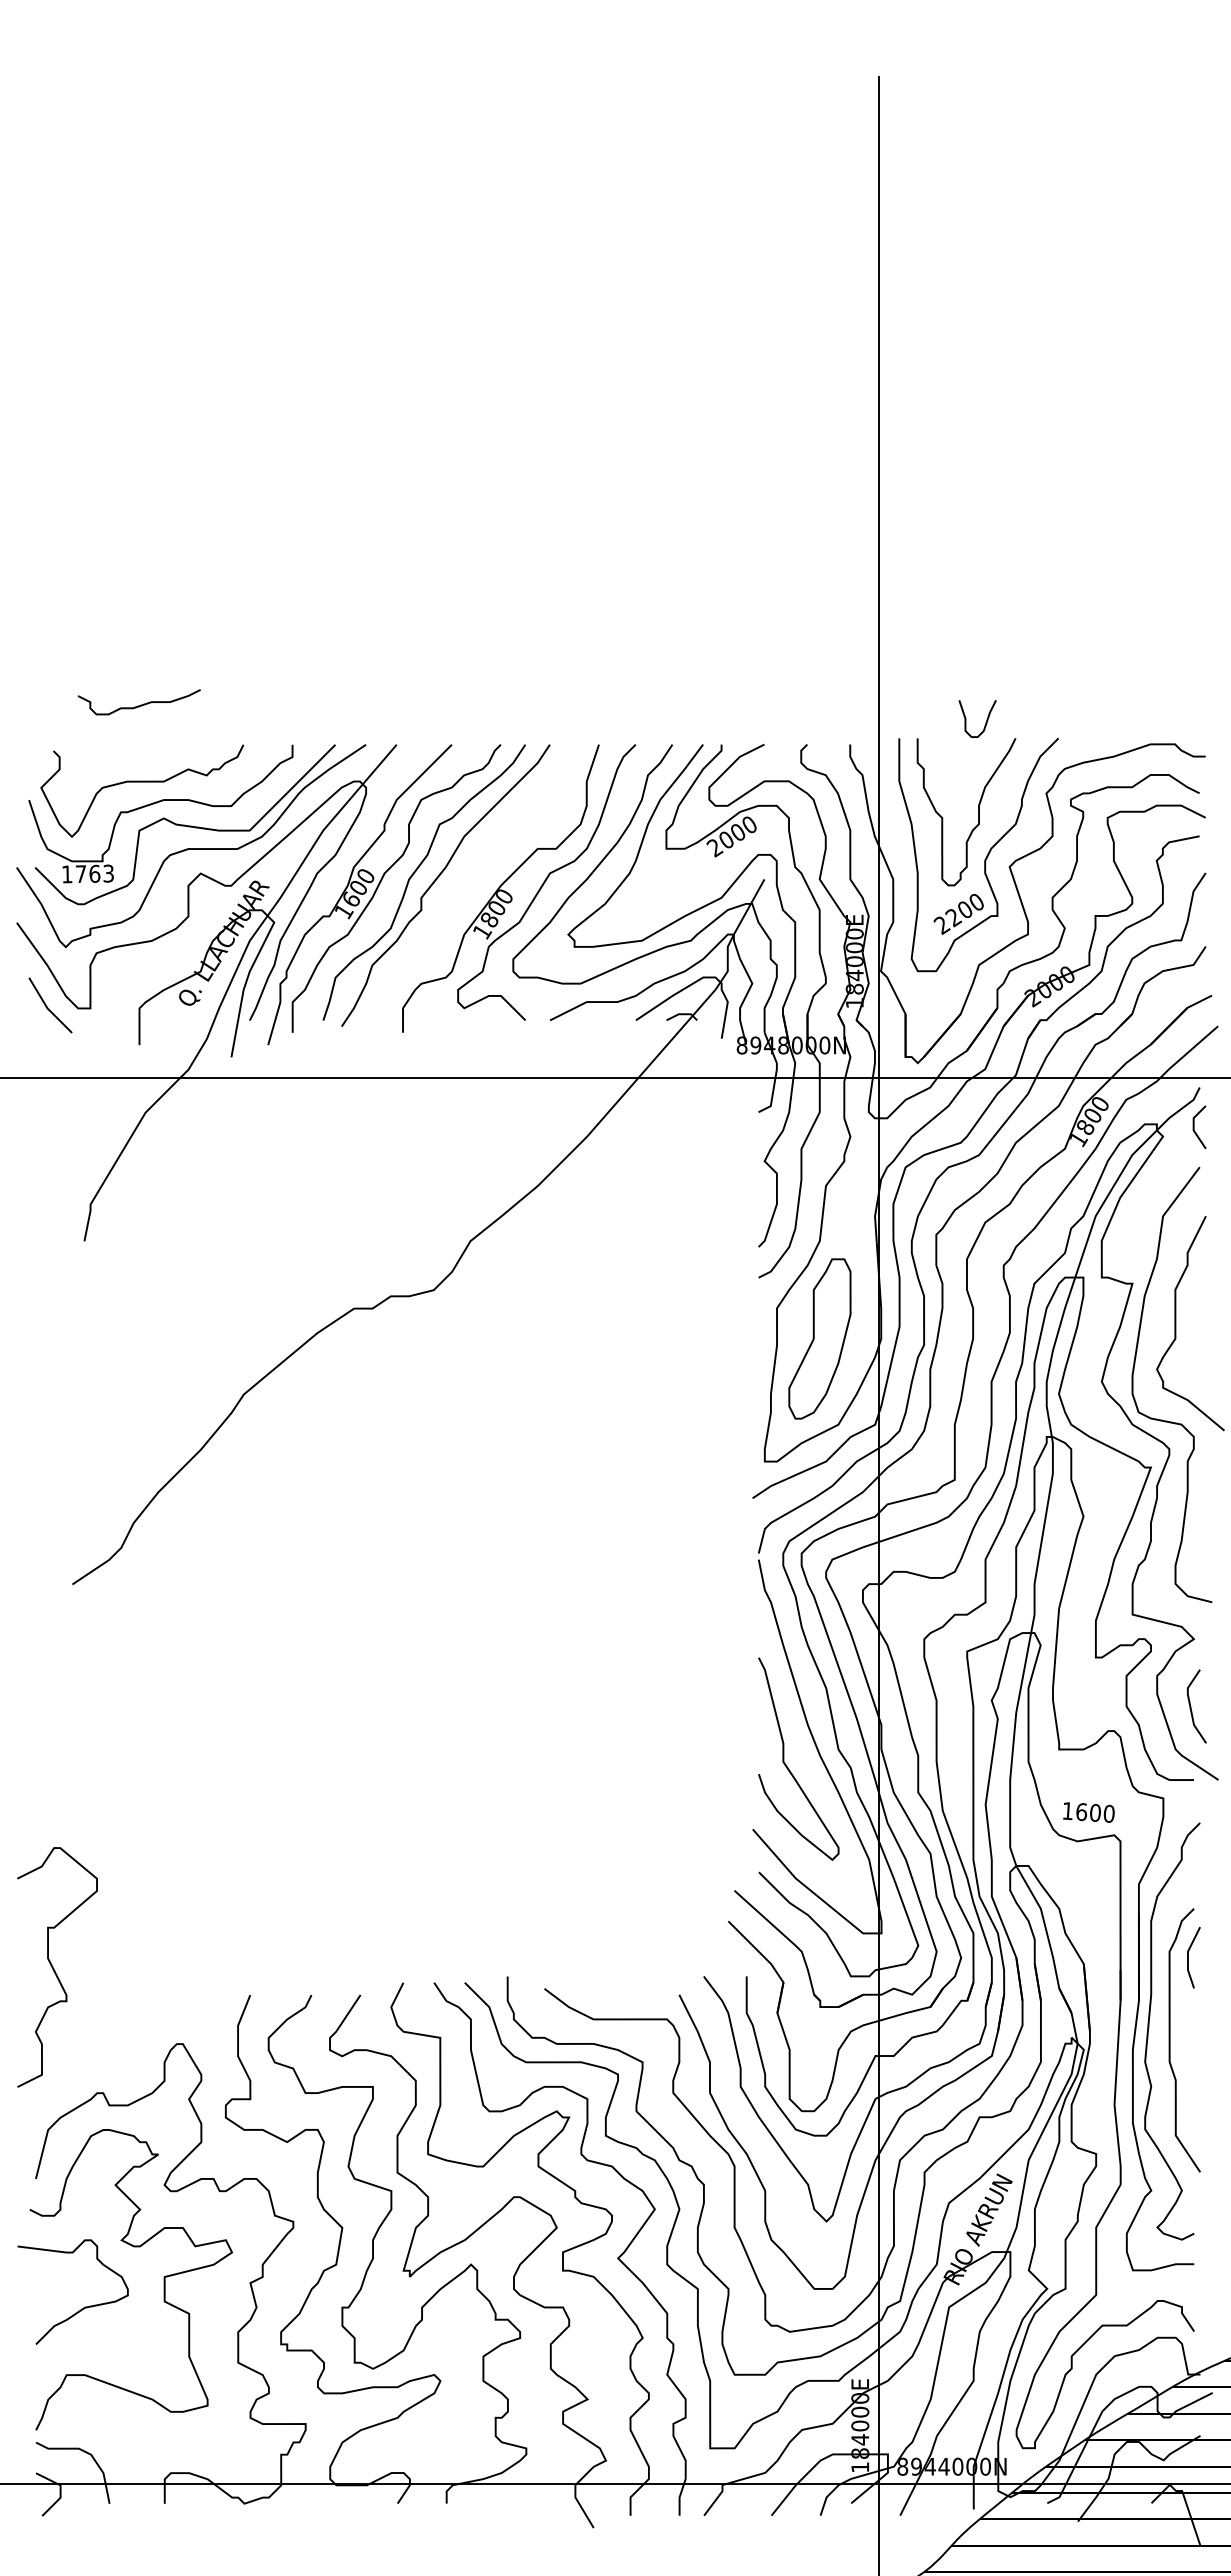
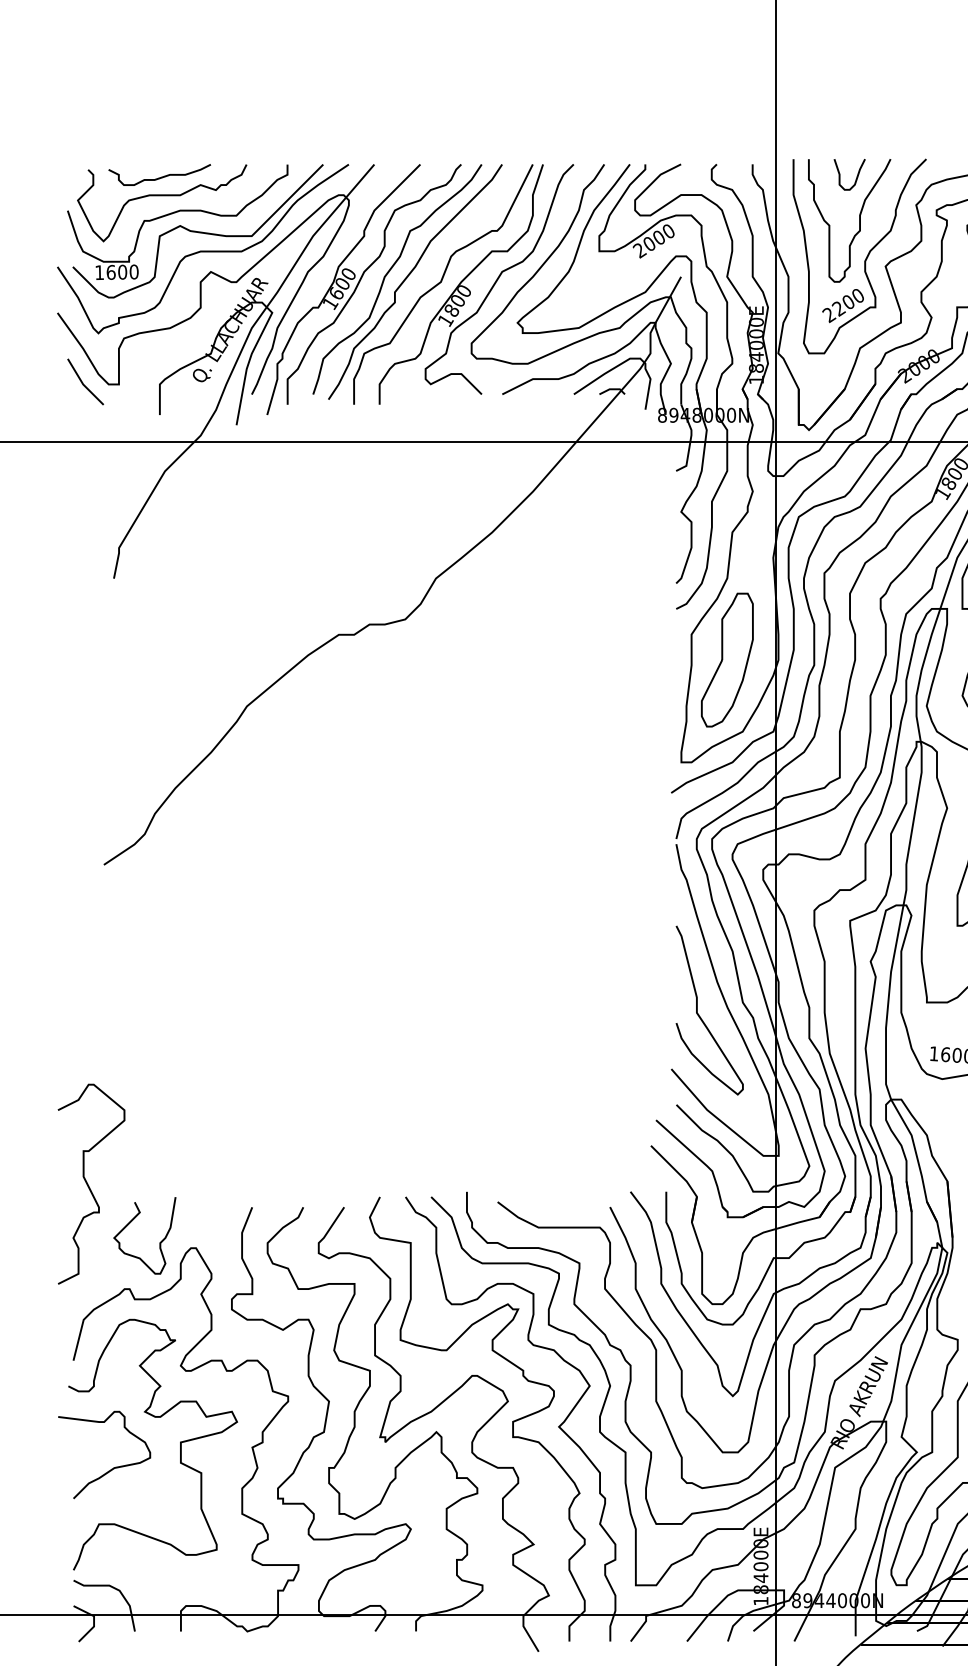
curve: (140, 704) -> (160, 176), moved
curve: (985, 722) -> (856, 177), moved
text: (94, 873) -> (122, 271), 1763 -> 1600
curve: (477, 886) -> (441, 282), added
curve: (139, 2037) -> (159, 1242), added

